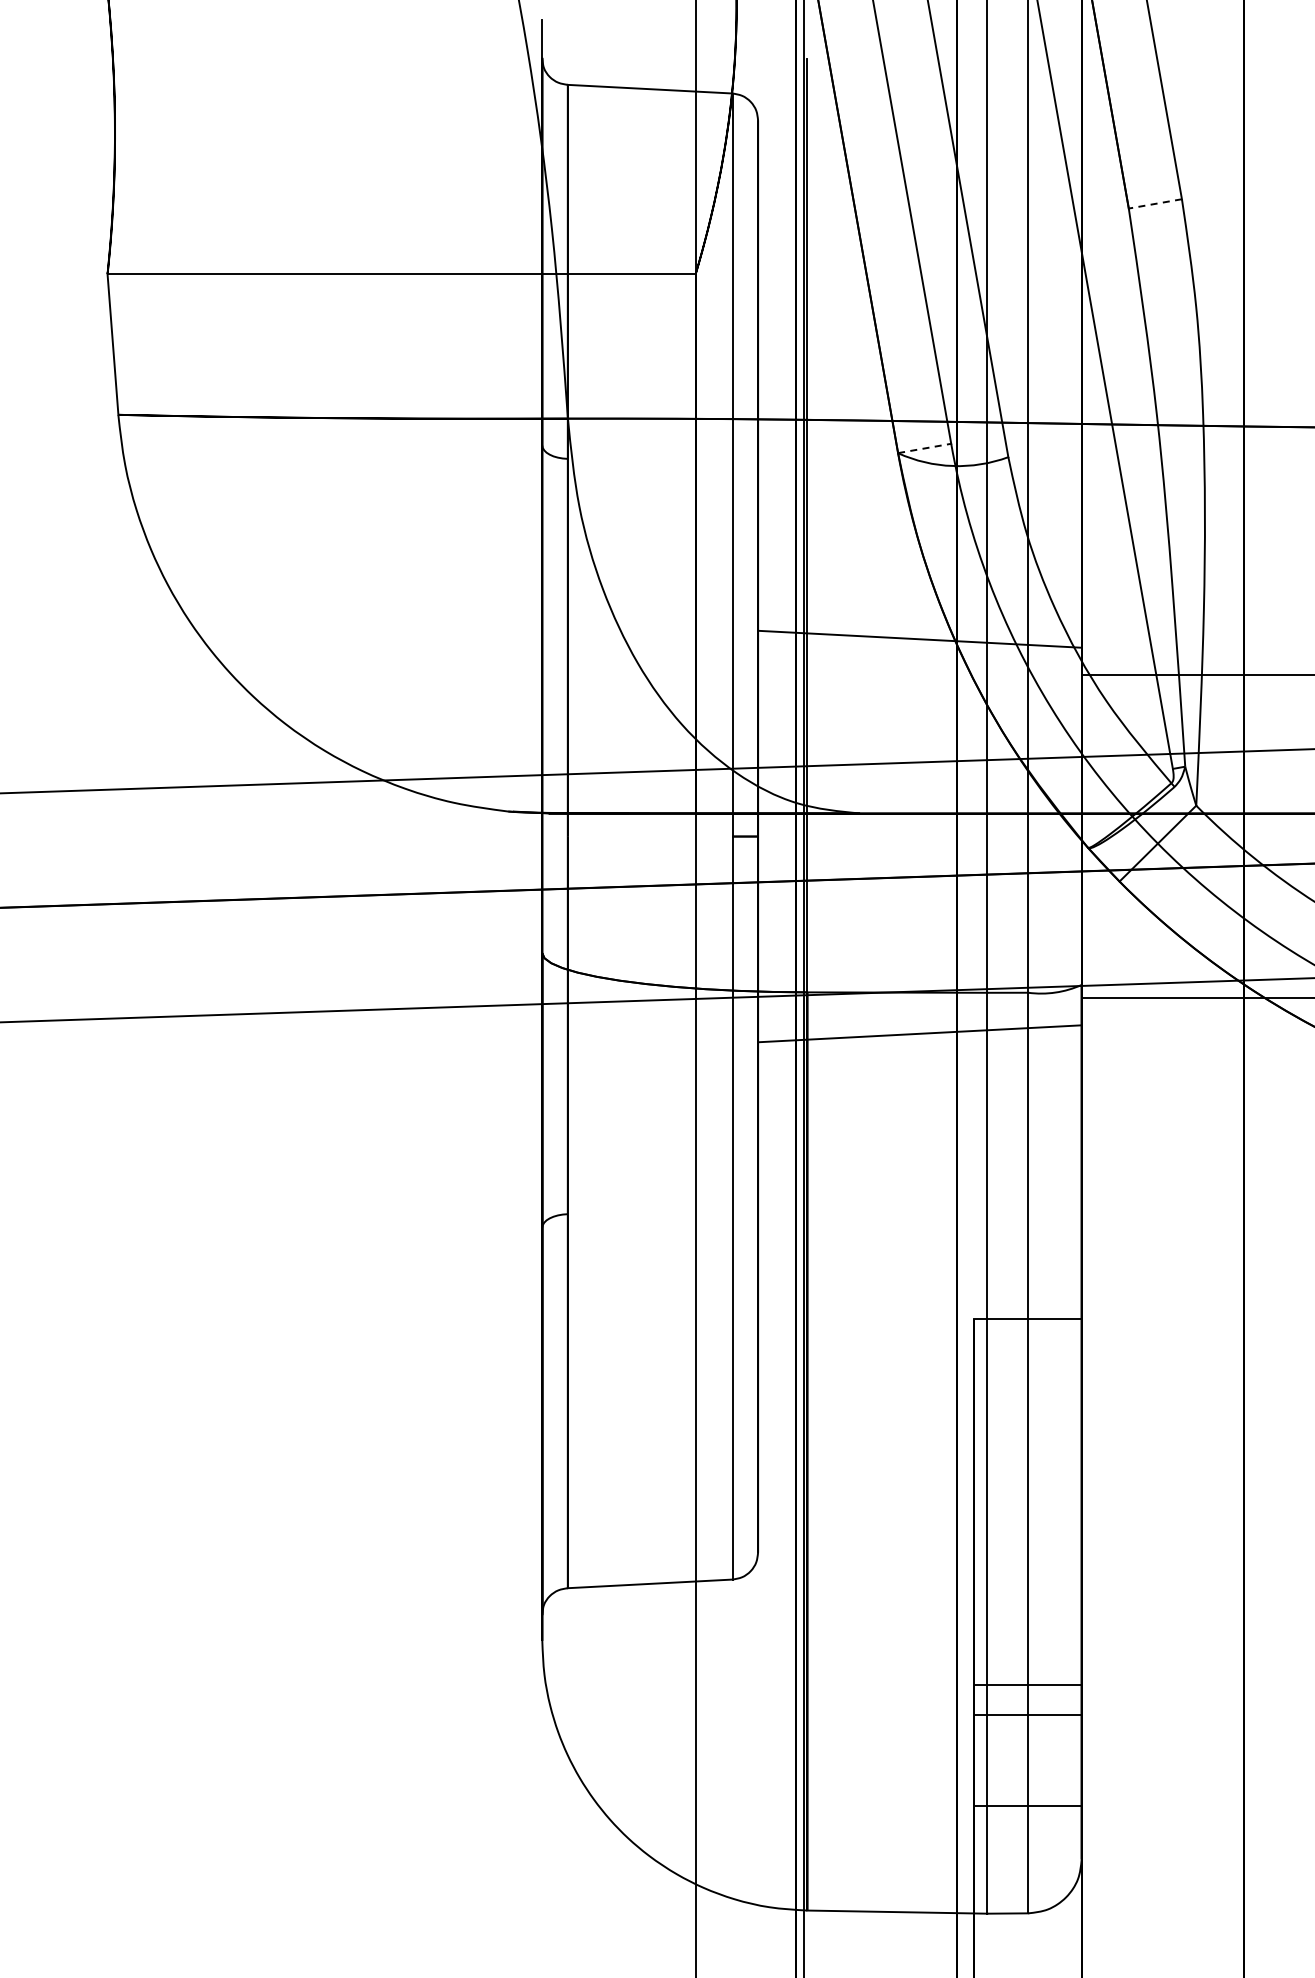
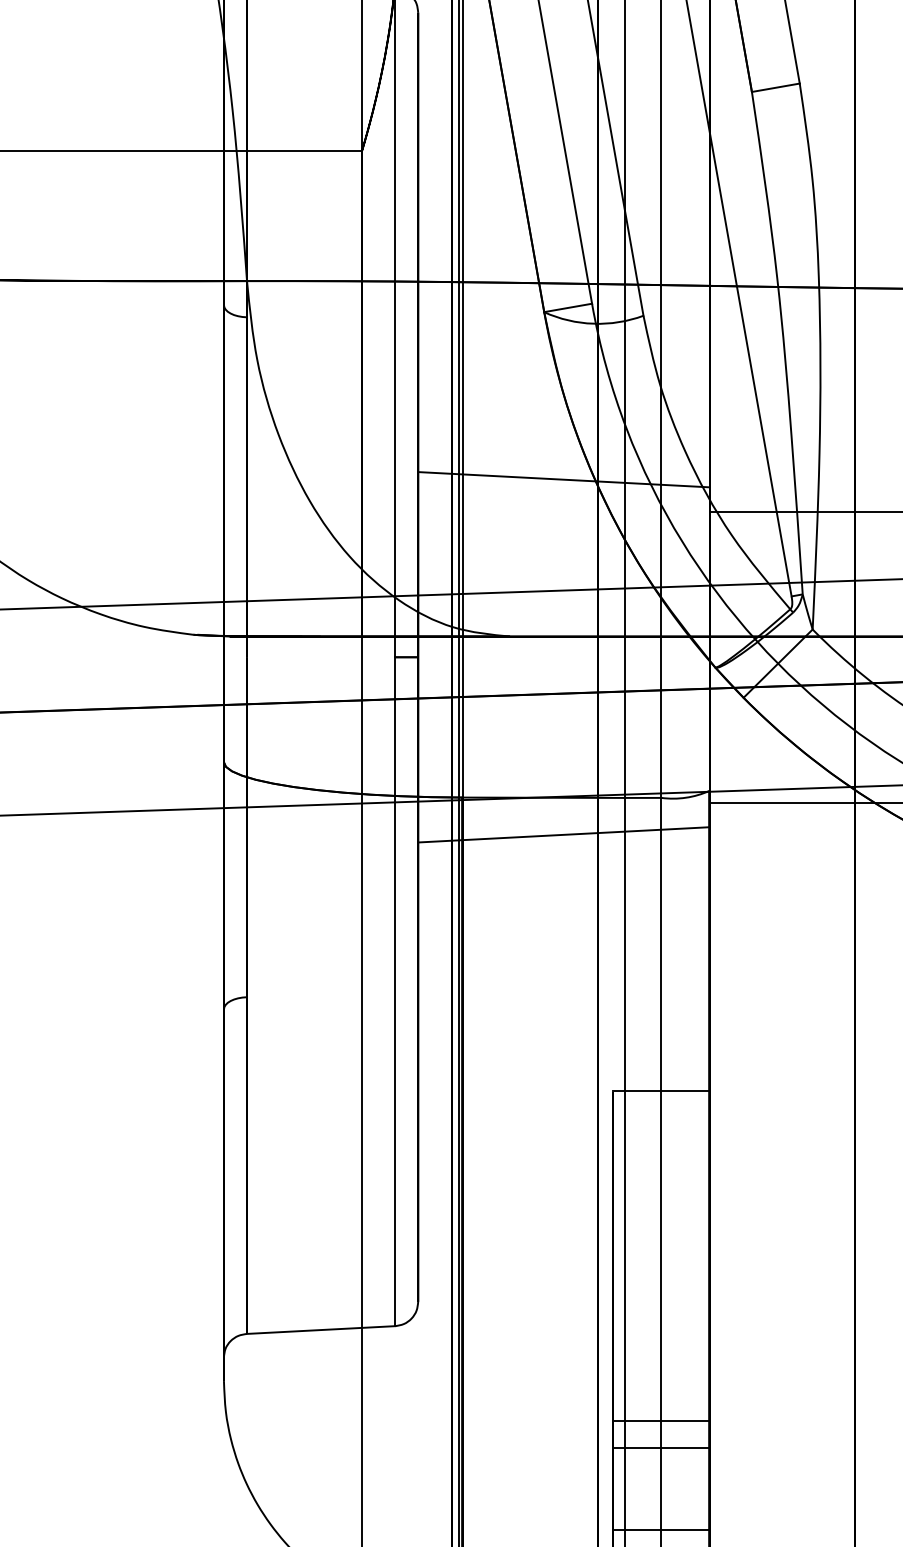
line: (1155, 203) -> (775, 87), dashed -> solid
line: (924, 448) -> (568, 307), dashed -> solid

